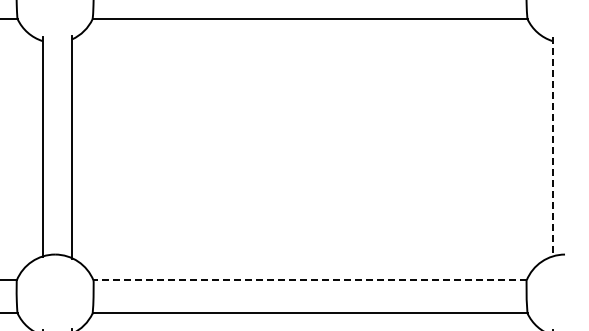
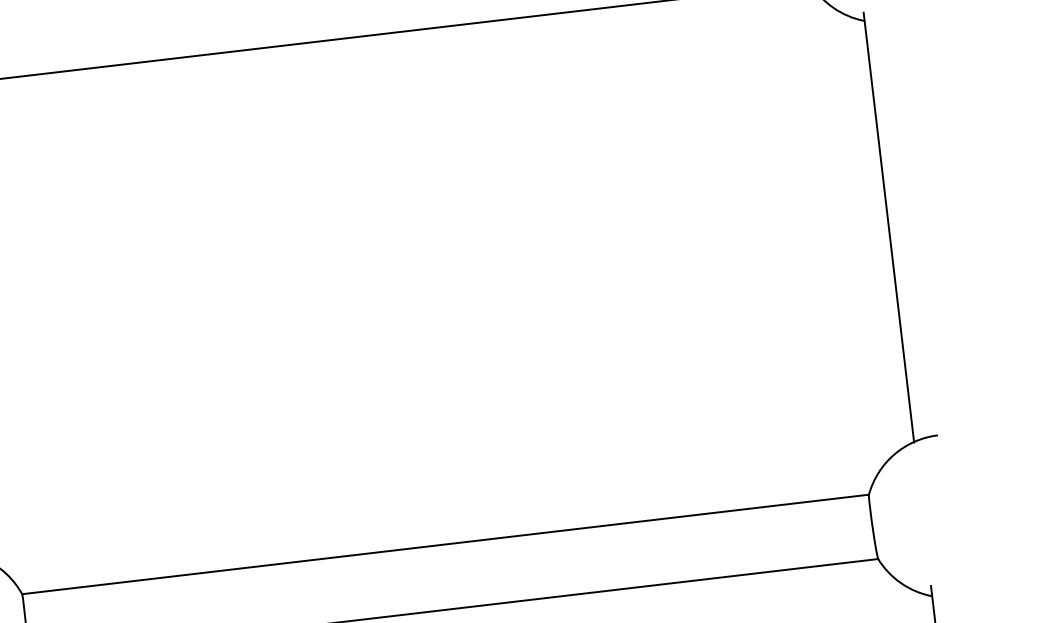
line: (552, 146) -> (888, 227), dashed -> solid
line: (310, 280) -> (446, 544), dashed -> solid

